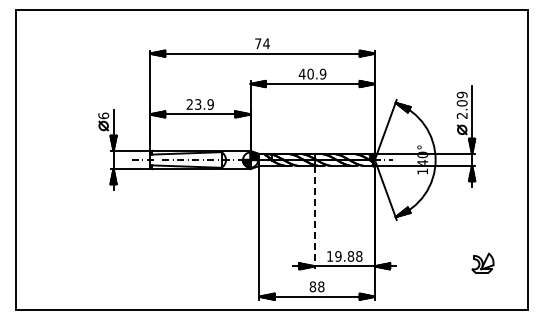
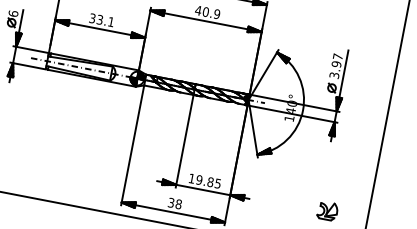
text: (199, 104) -> (101, 20), 23.9 -> 33.1
text: (461, 104) -> (335, 65), 2.09 -> 3.97
line: (314, 217) -> (184, 141), dashed -> solid
text: (359, 256) -> (218, 183), 19.88 -> 19.85
text: (312, 286) -> (170, 202), 88 -> 38

